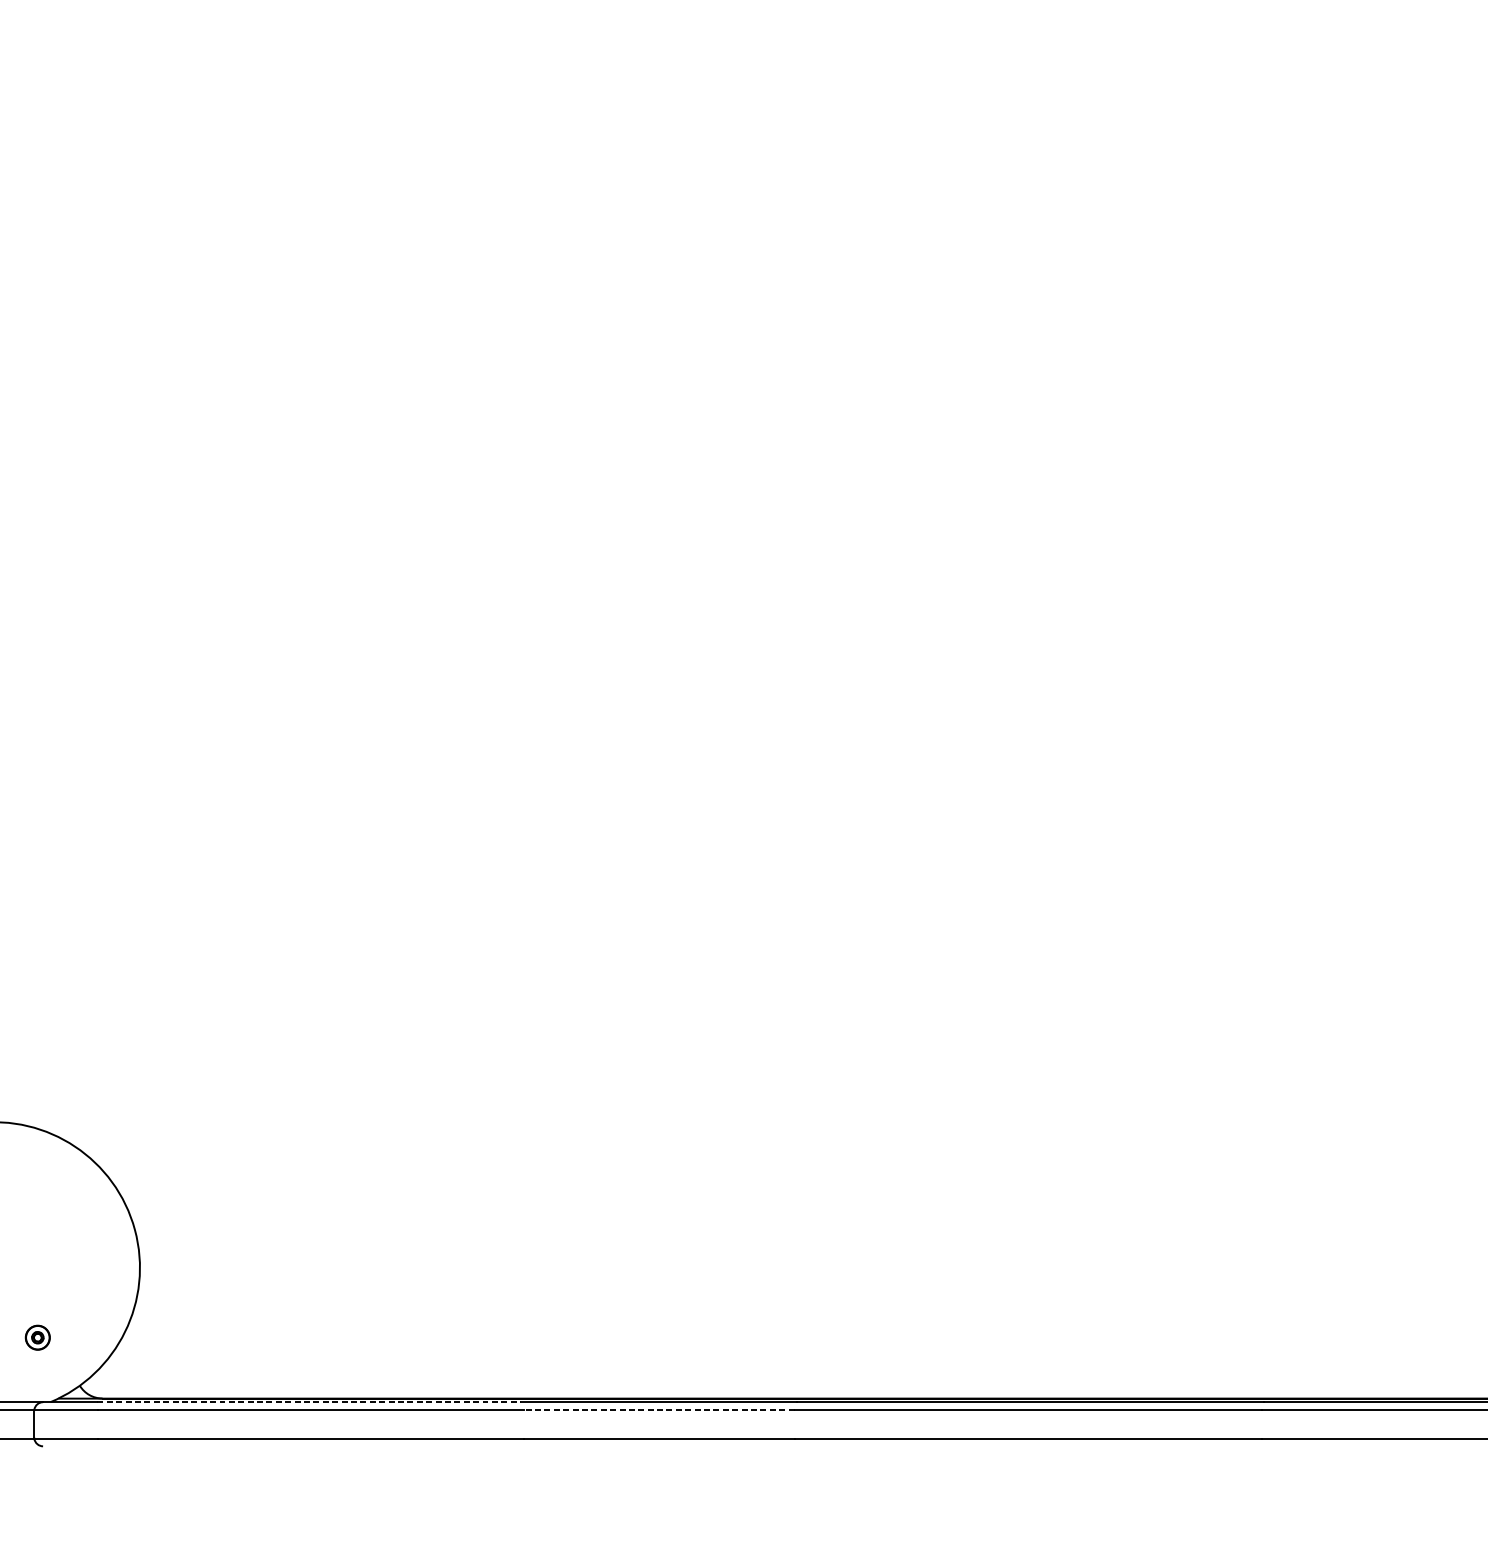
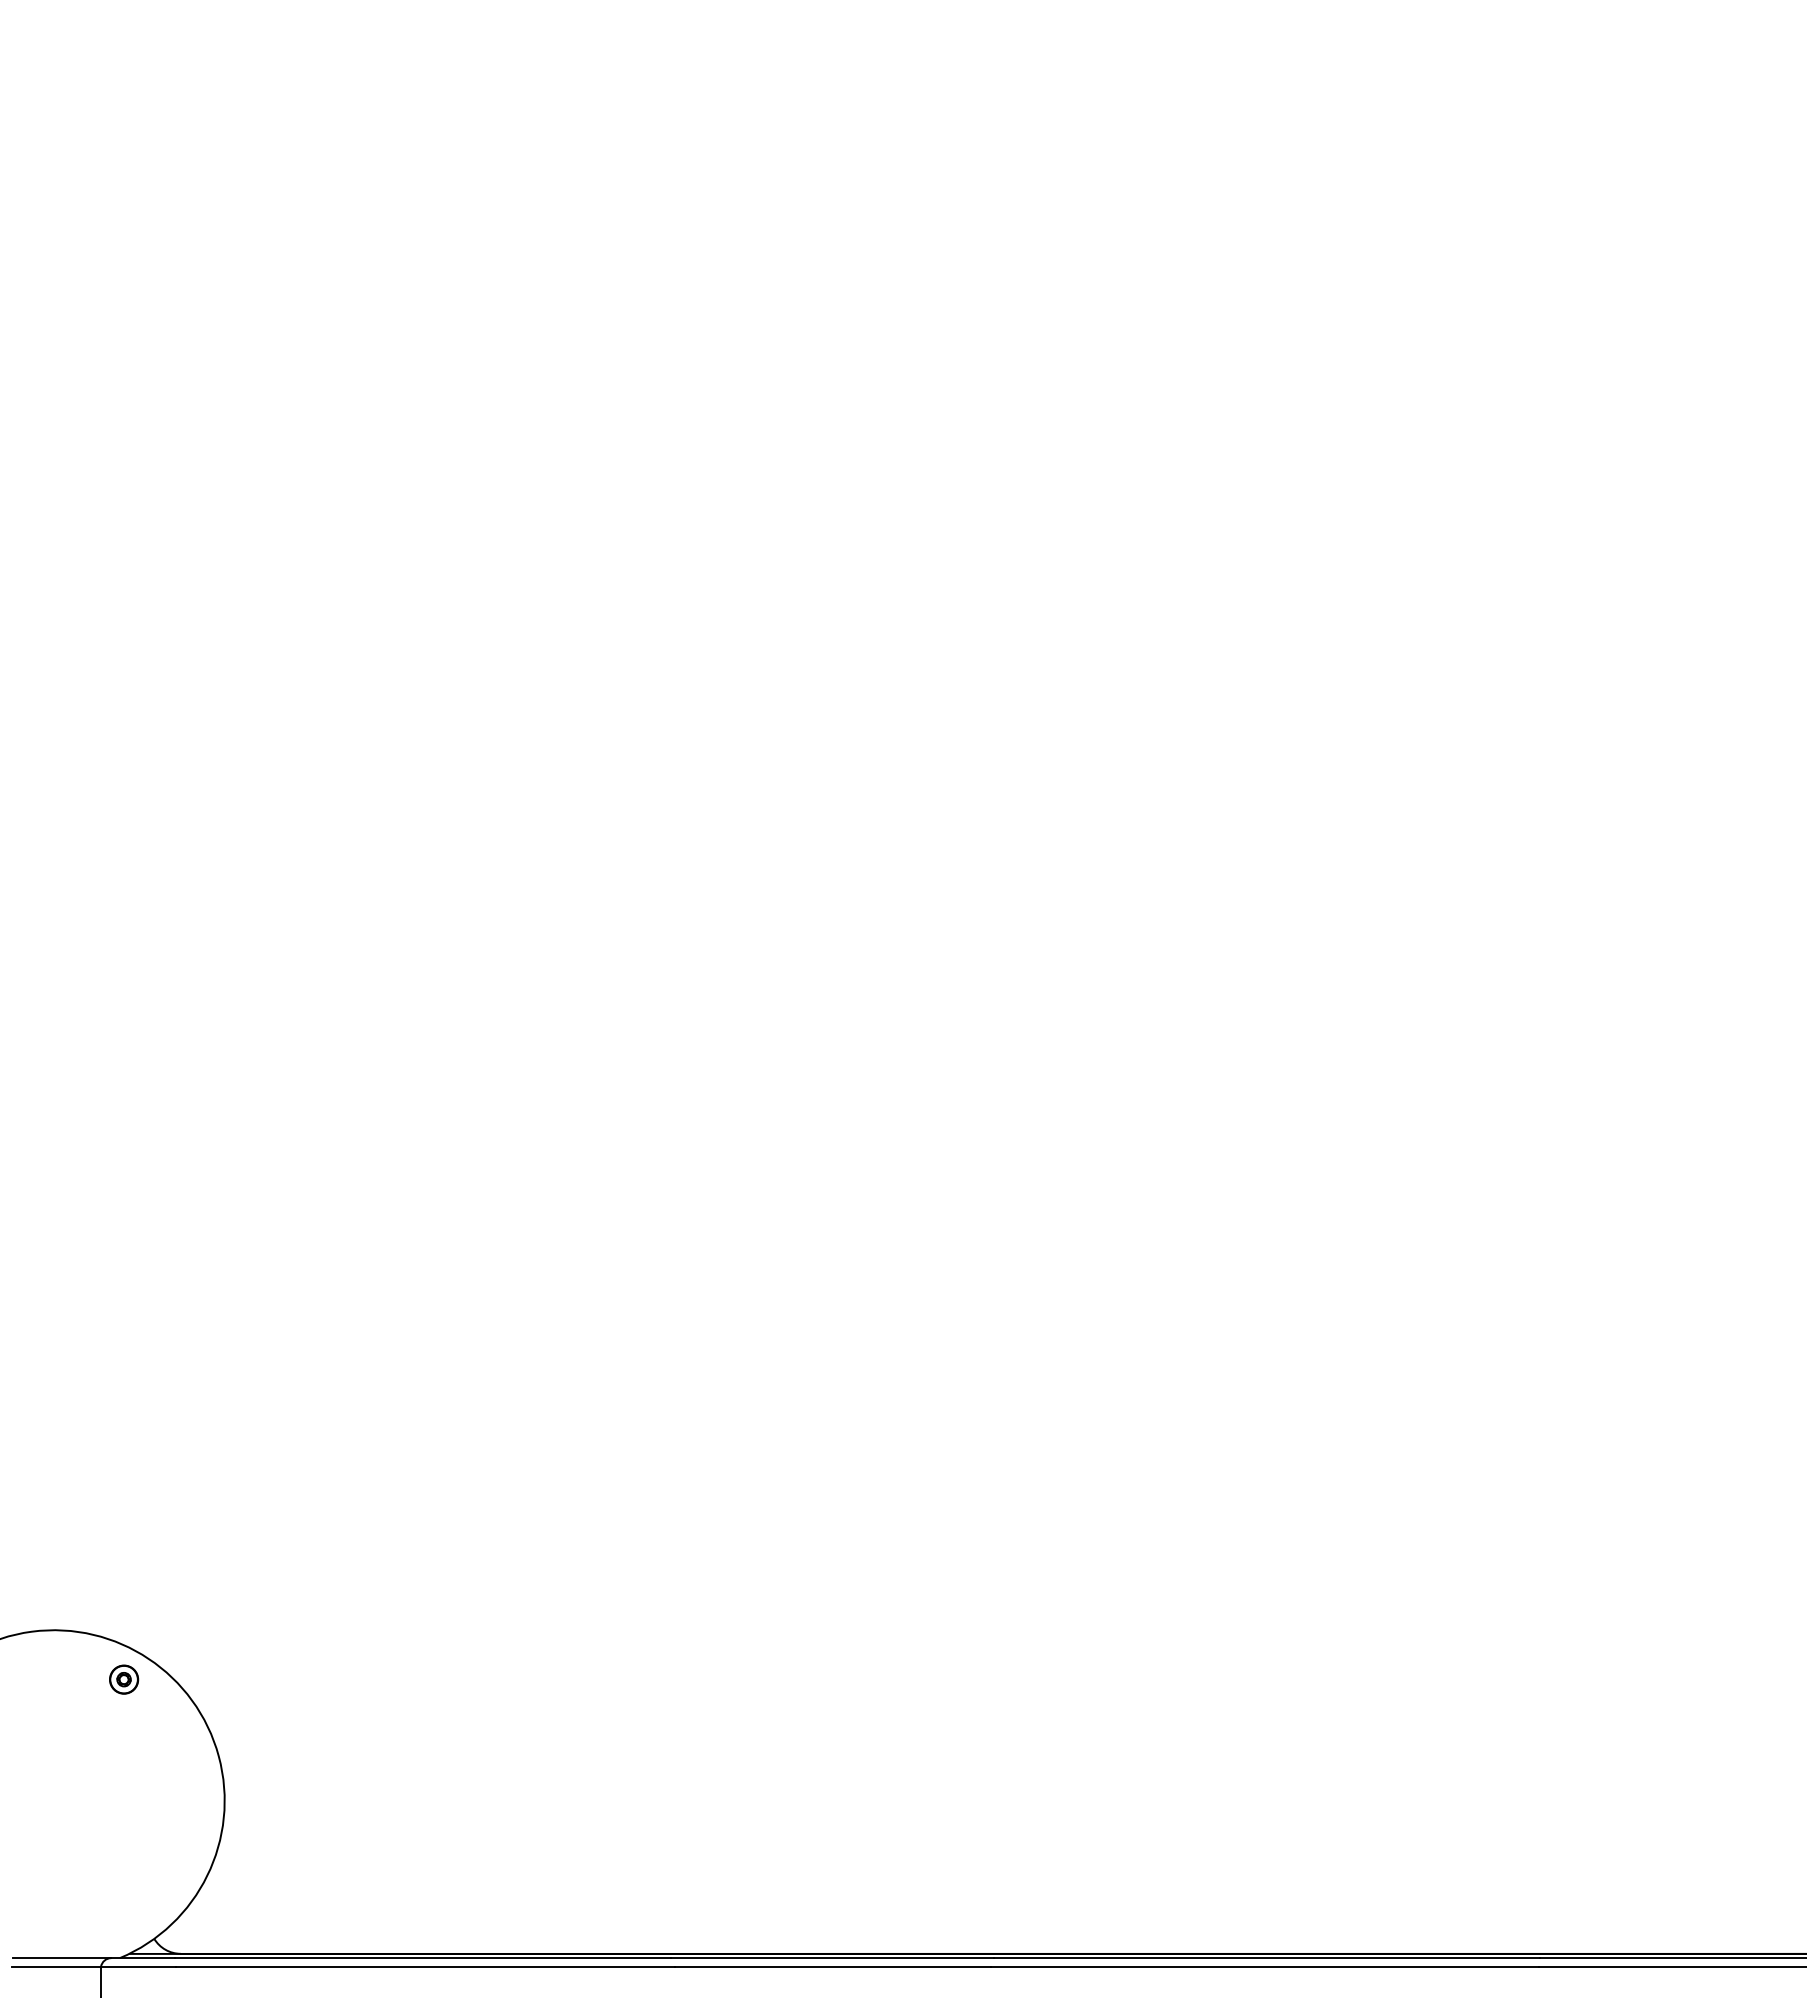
part: (38, 1337) -> (124, 1679), moved
line: (309, 1402) -> (423, 1958), dashed -> solid
line: (658, 1409) -> (832, 1966), dashed -> solid

